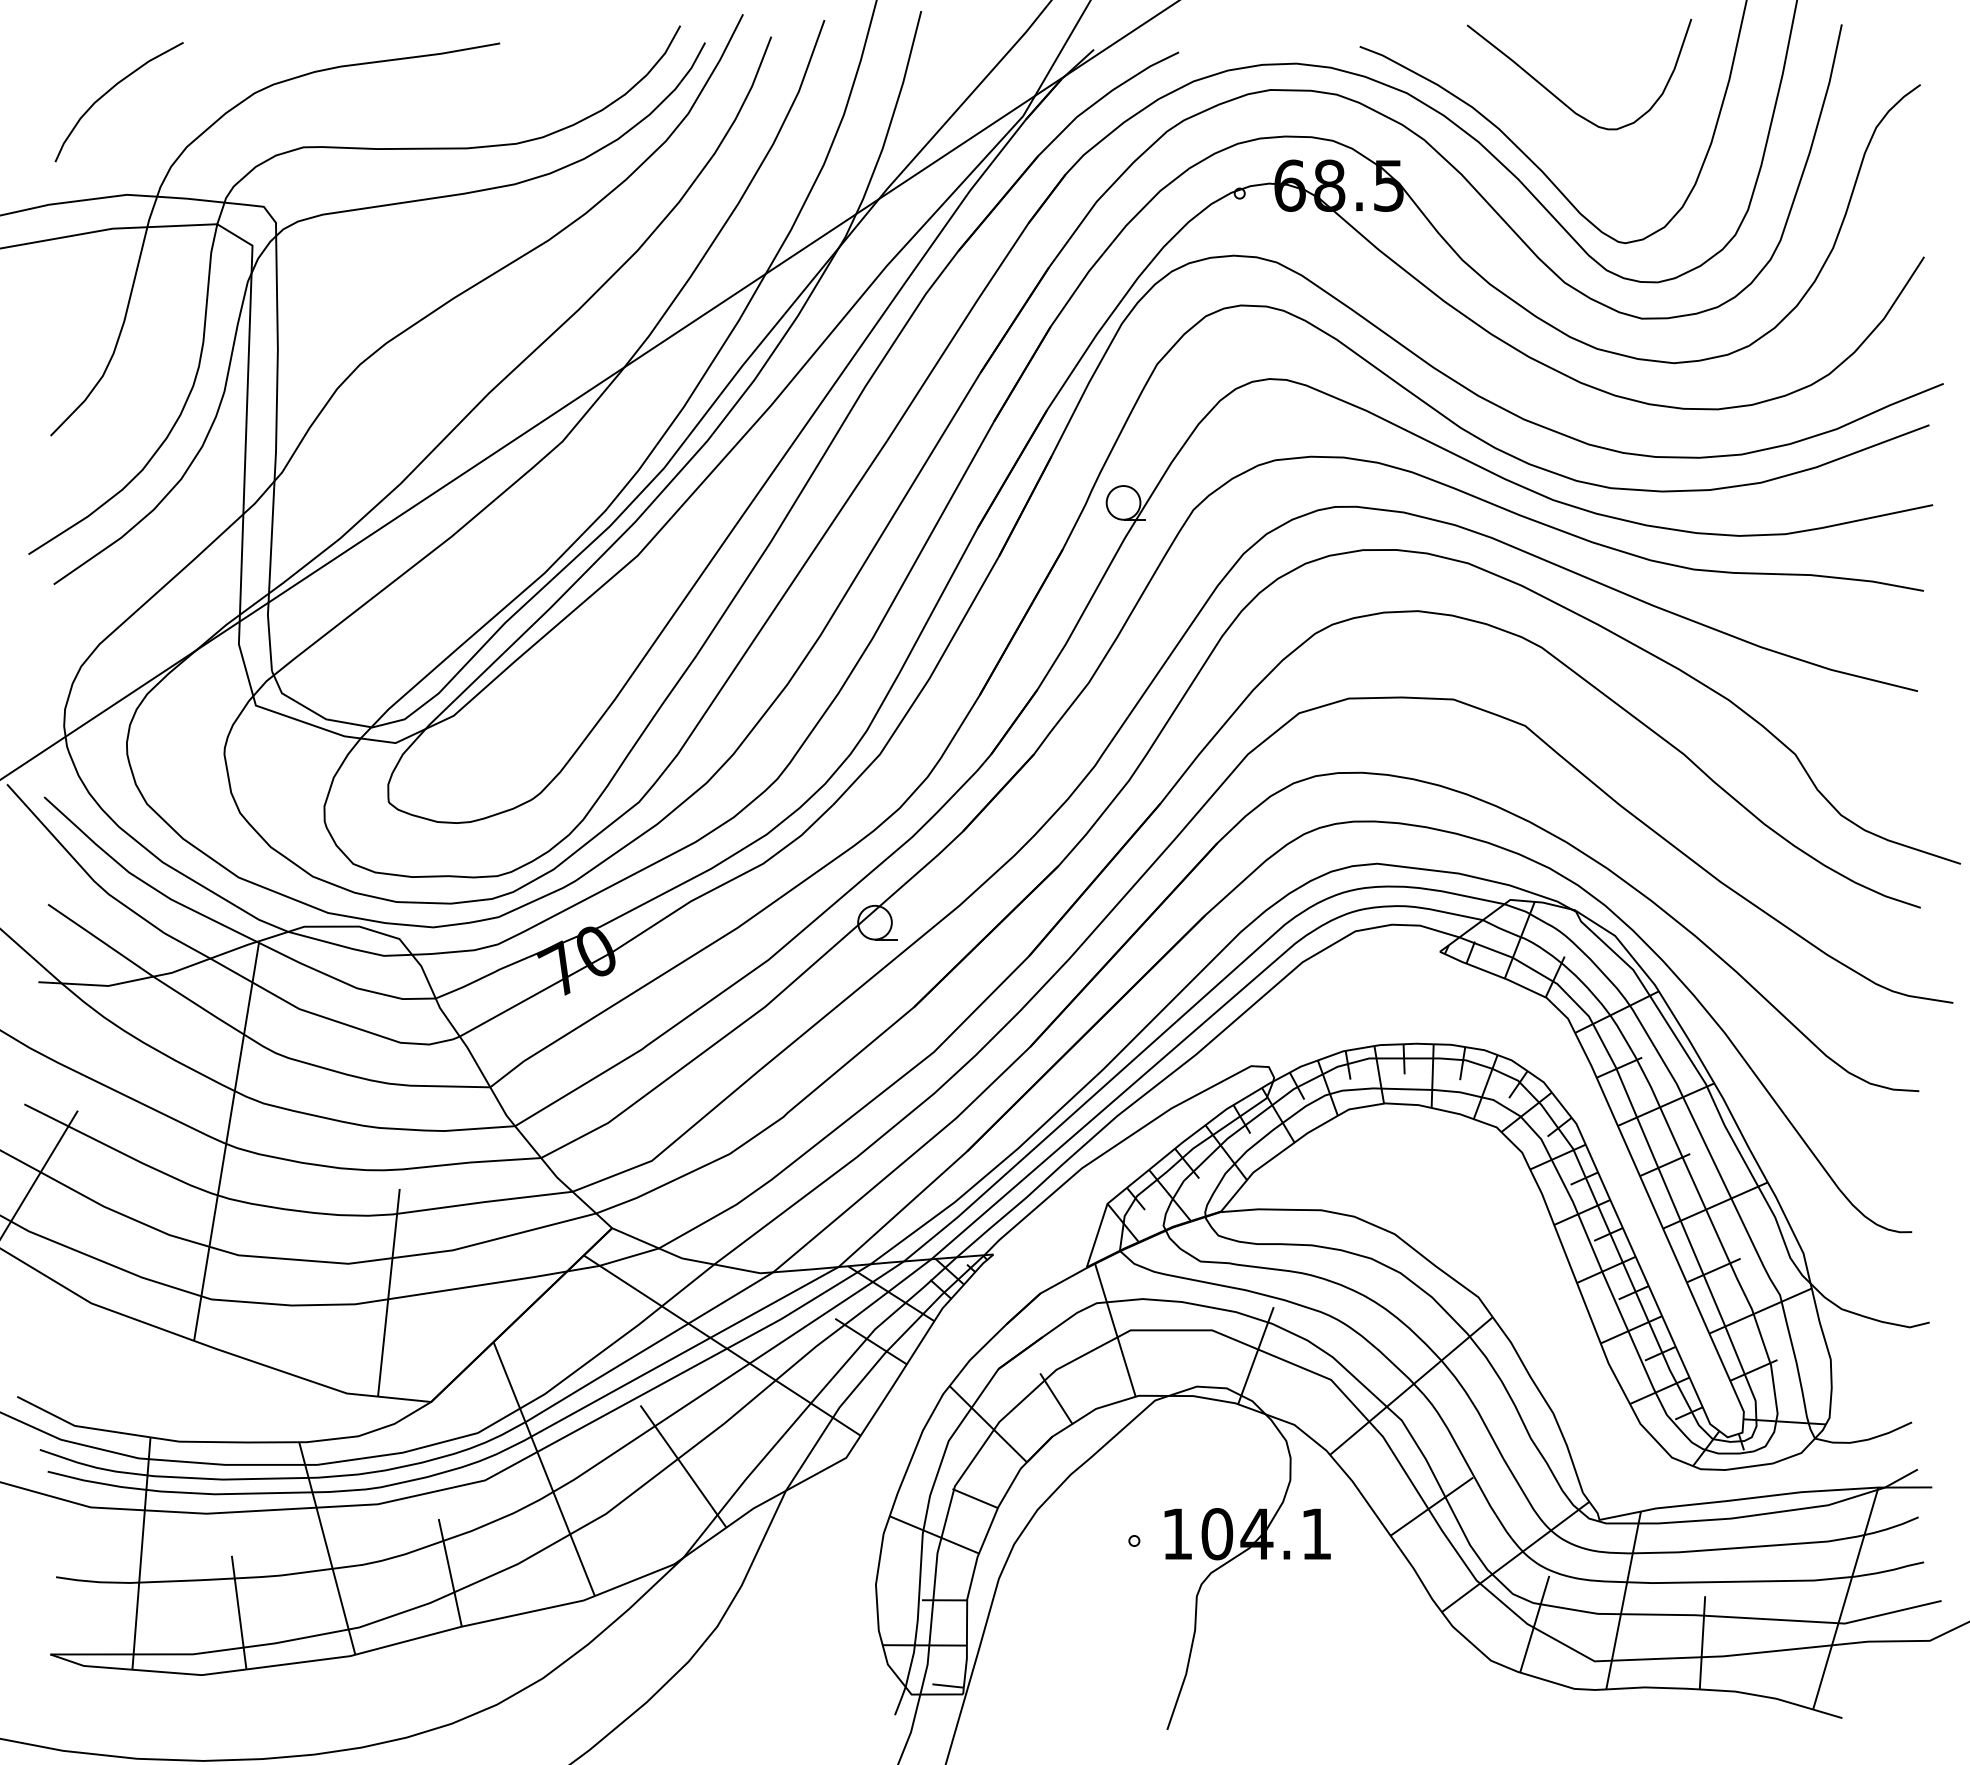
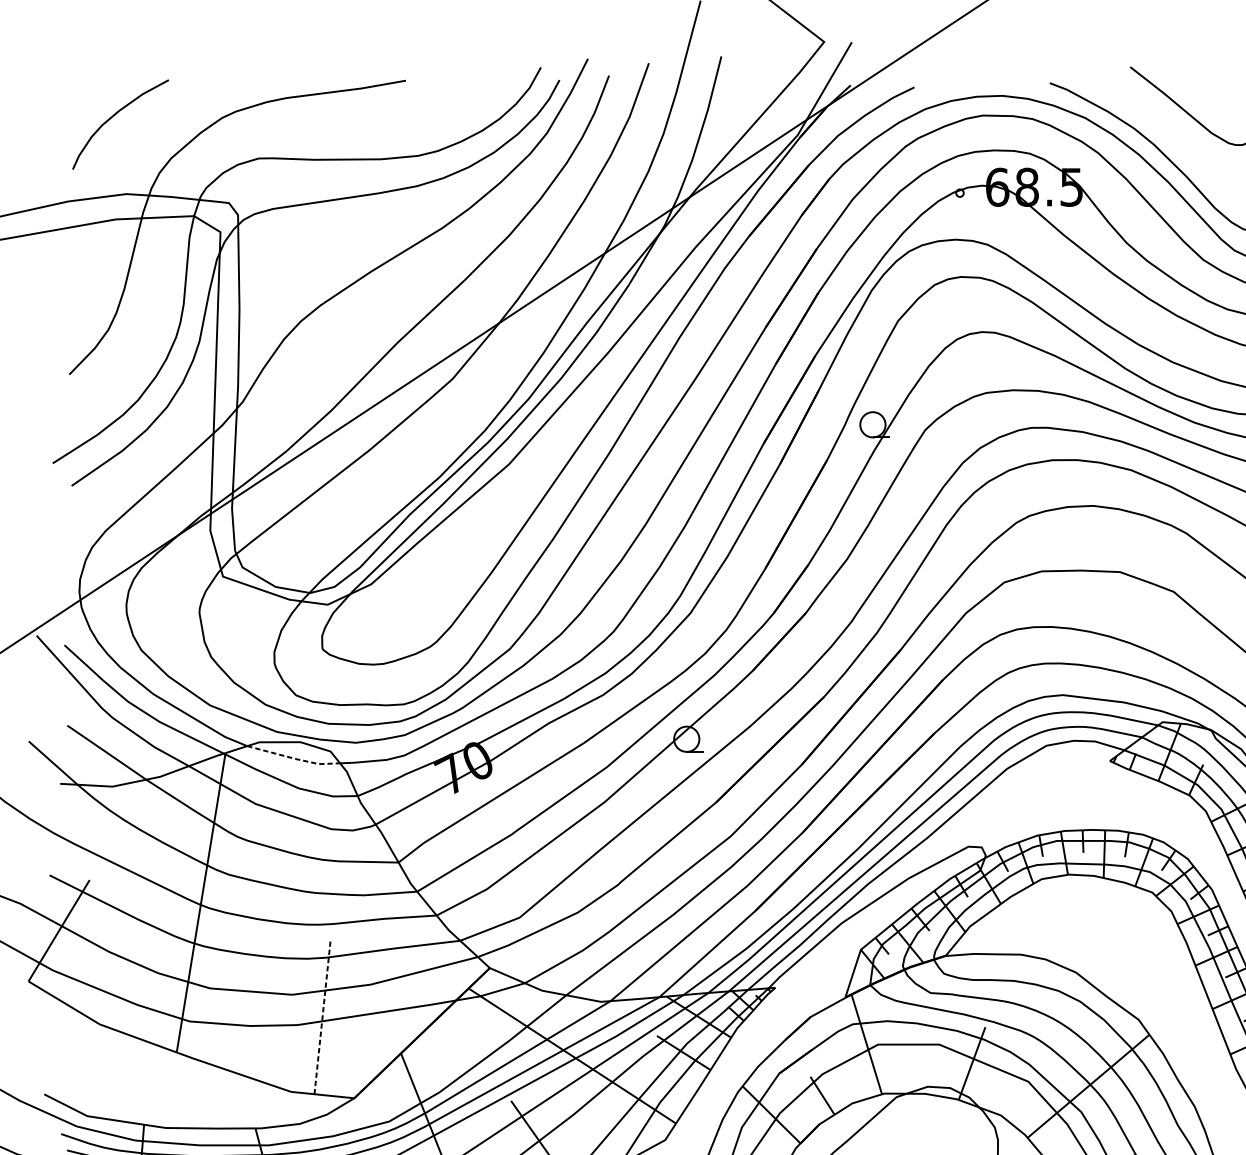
line: (351, 948) -> (294, 758), solid -> dashed
line: (388, 1292) -> (322, 1016), solid -> dashed

